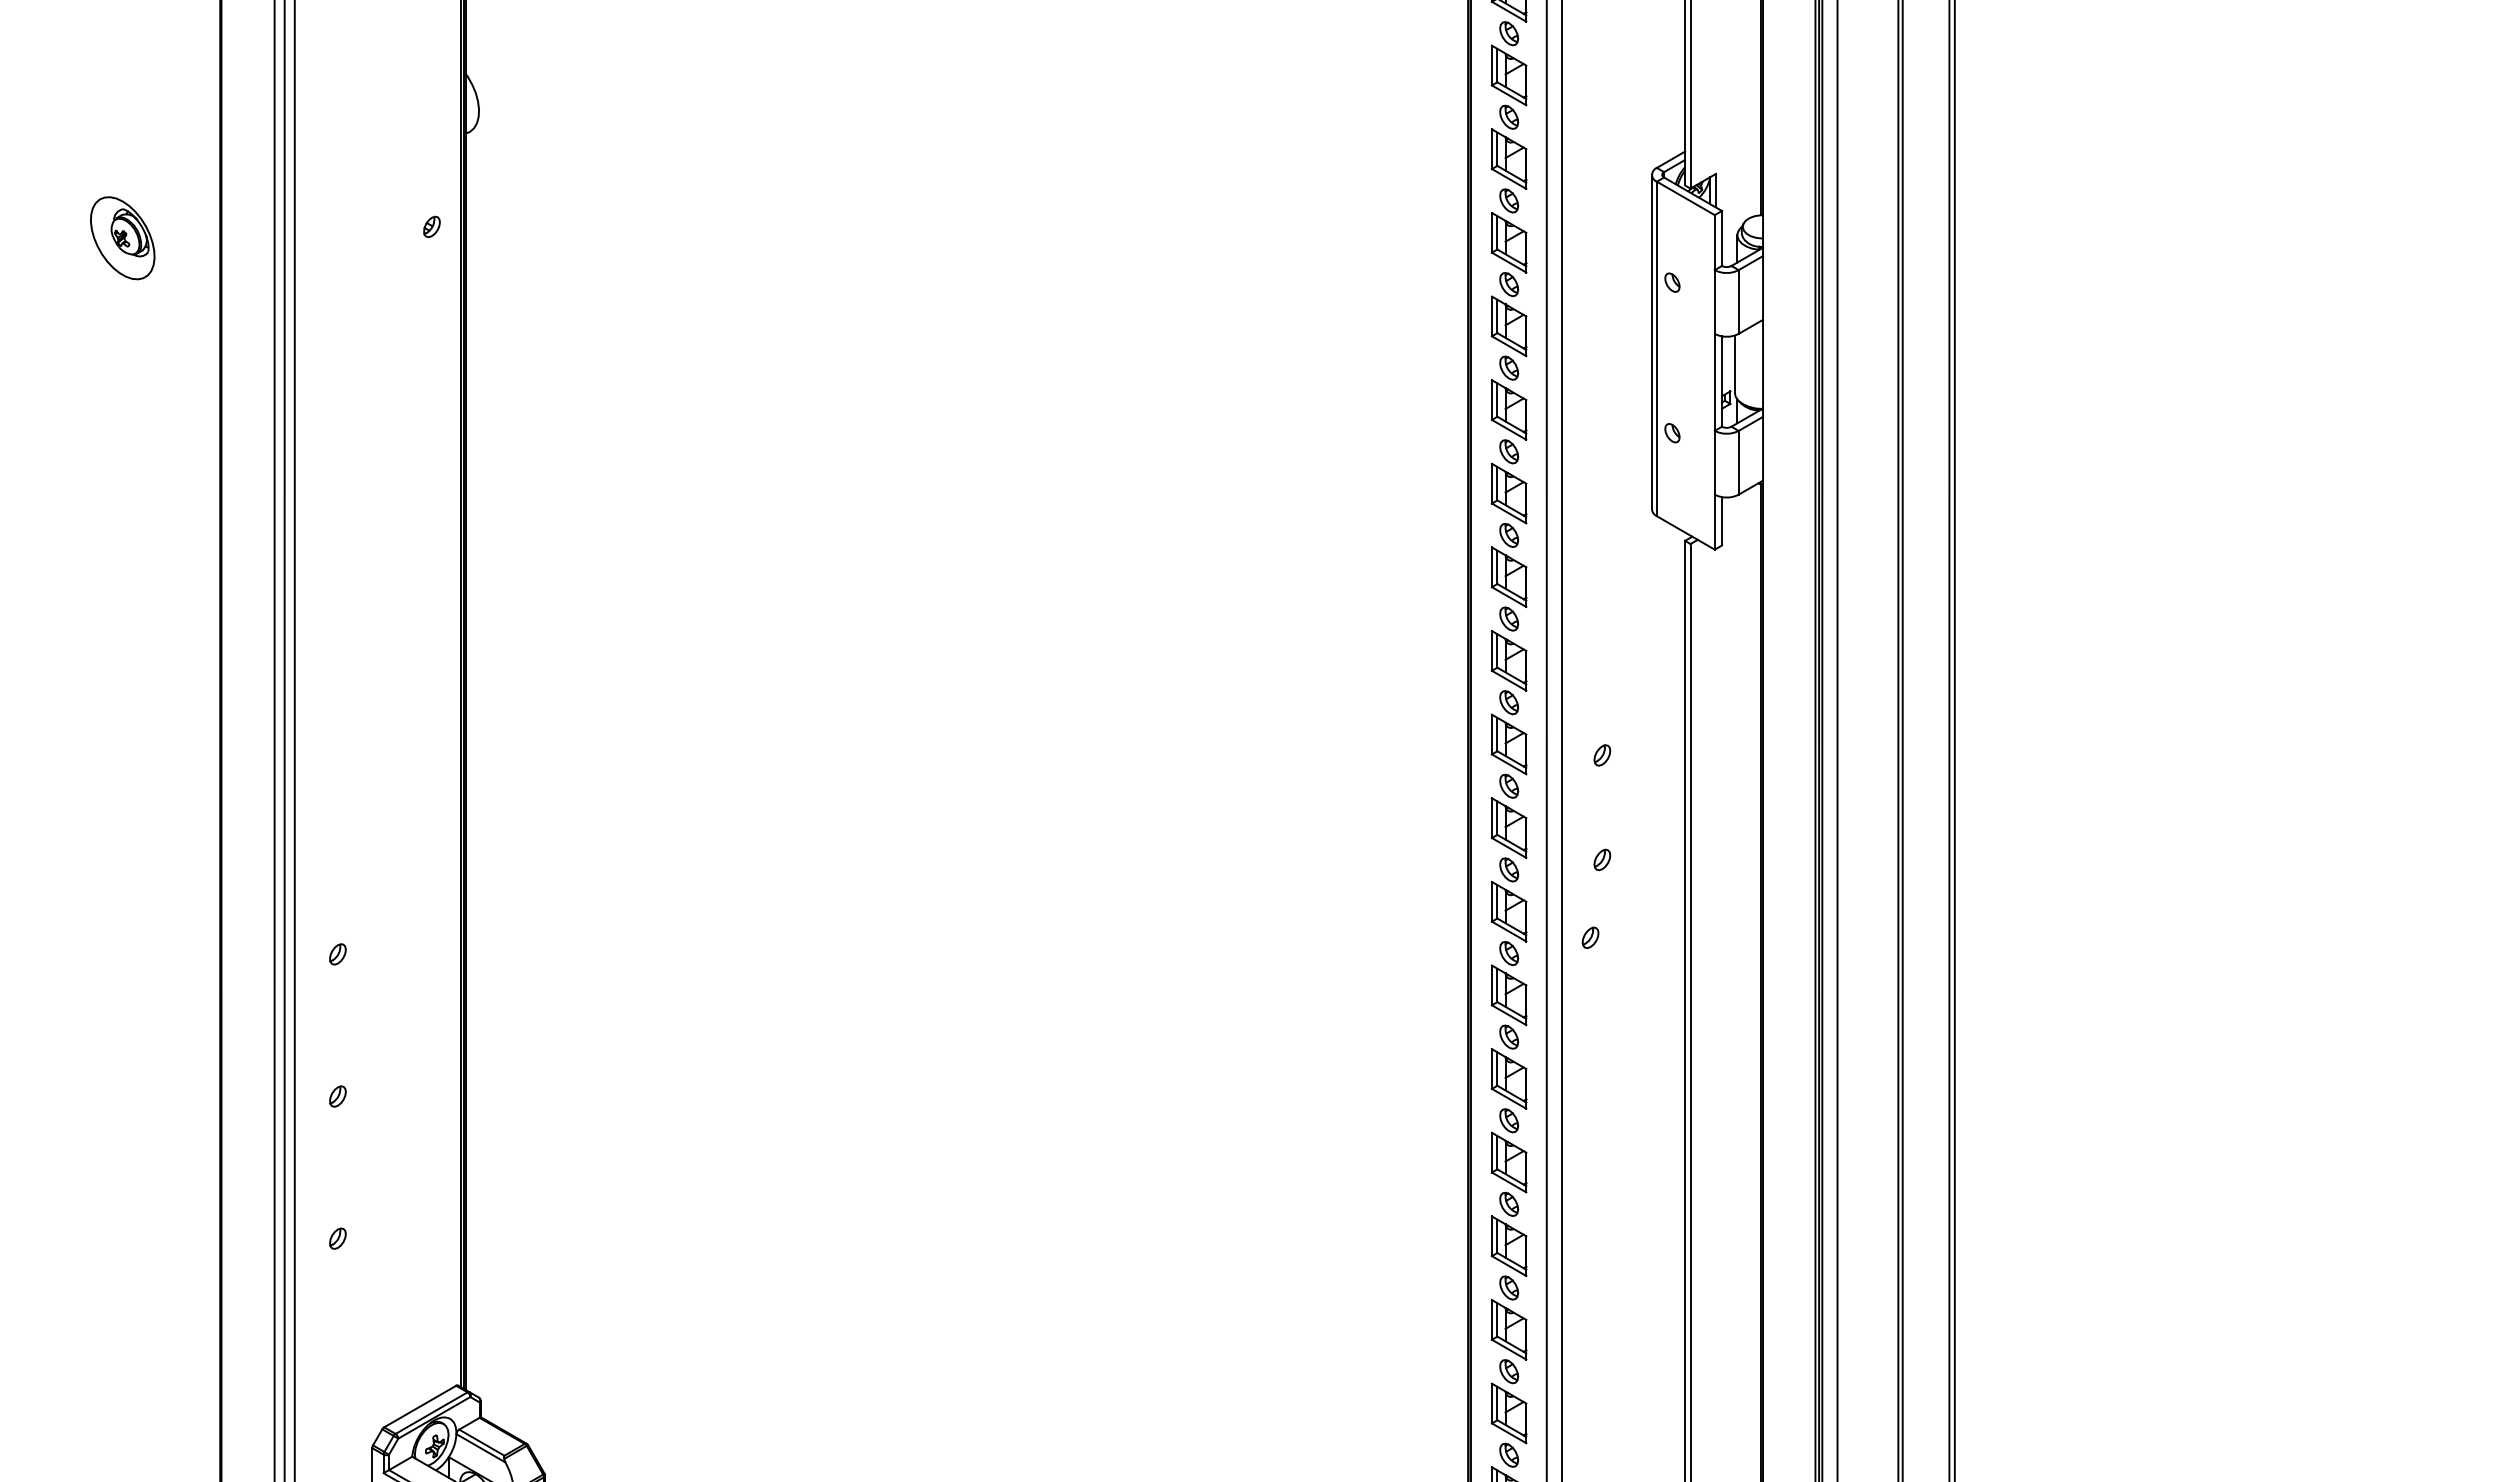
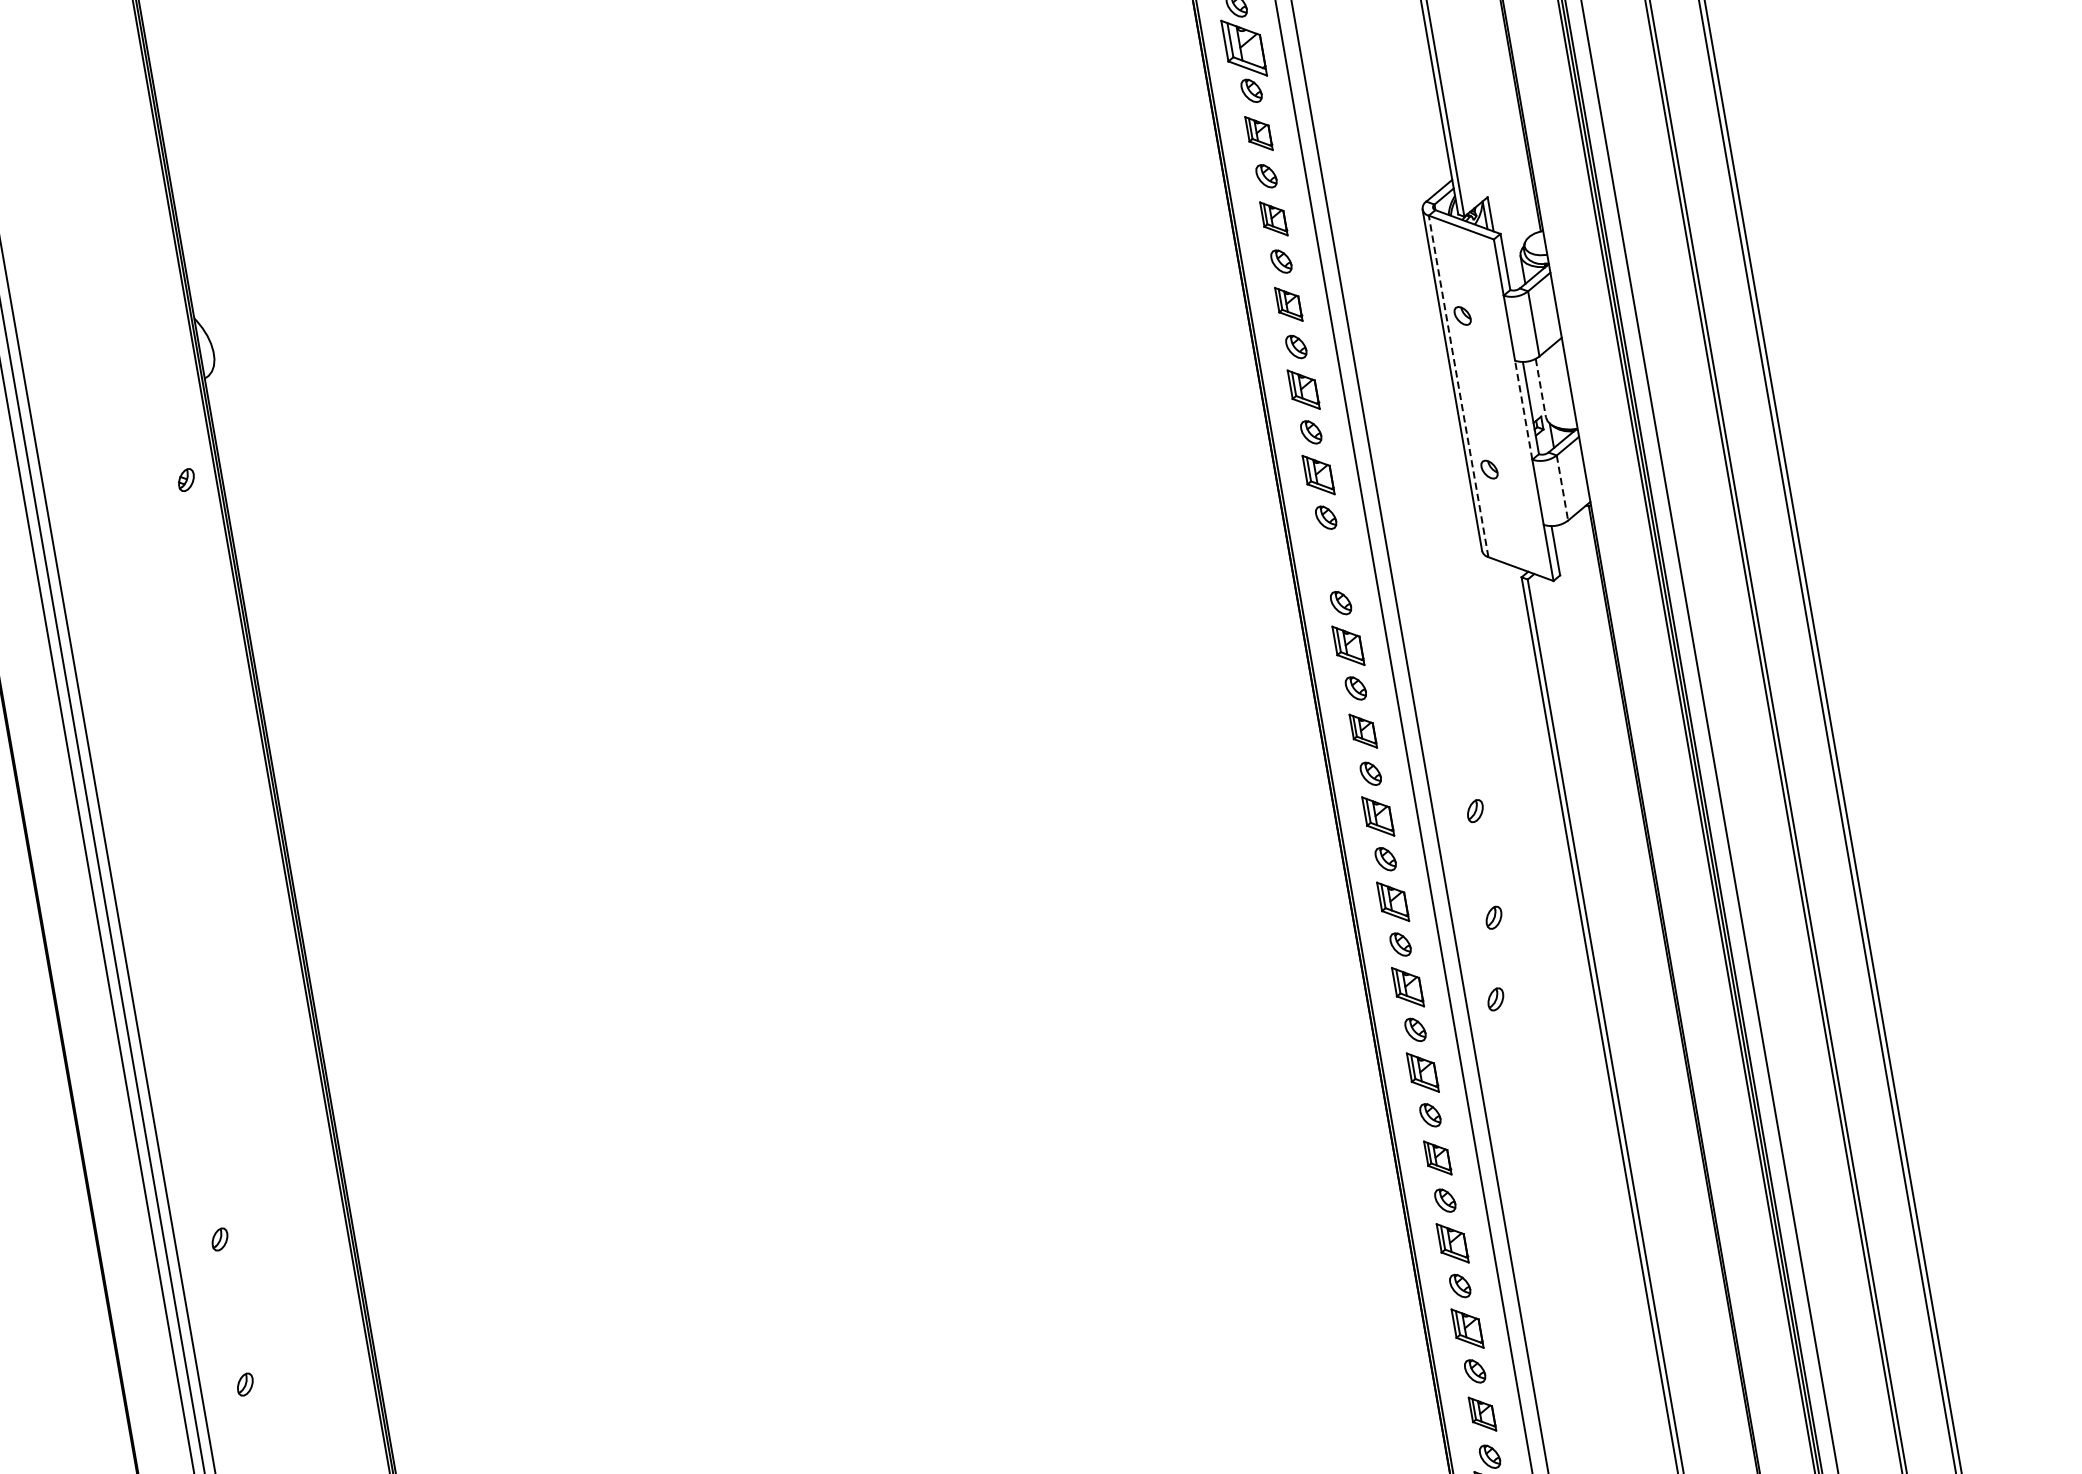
part: (1508, 75) -> (1258, 133), size x0.6
part: (1508, 158) -> (1273, 218), size x0.6
part: (1508, 242) -> (1288, 304), size x0.6
part: (1508, 326) -> (1303, 389), size x0.7
line: (1656, 348) -> (1458, 386), solid -> dashed
line: (1734, 364) -> (1540, 388), solid -> dashed
line: (1714, 382) -> (1523, 410), solid -> dashed
part: (1508, 409) -> (1317, 474), size x0.7
line: (1738, 462) -> (1562, 487), solid -> dashed
part: (1508, 493) -> (1332, 560), removed
part: (1508, 577) -> (1347, 646), size x0.7
part: (1508, 660) -> (1362, 730), size x0.6
part: (1508, 744) -> (1377, 816), size x0.7
part: (1508, 827) -> (1392, 901), size x0.7
part: (1508, 911) -> (1407, 987), size x0.7
part: (1508, 995) -> (1422, 1072), size x0.7
part: (1508, 1078) -> (1437, 1157), size x0.6
part: (1508, 1162) -> (1452, 1243), size x0.7
part: (1508, 1245) -> (1466, 1328), size x0.7
part: (1508, 1329) -> (1481, 1413), size x0.6

